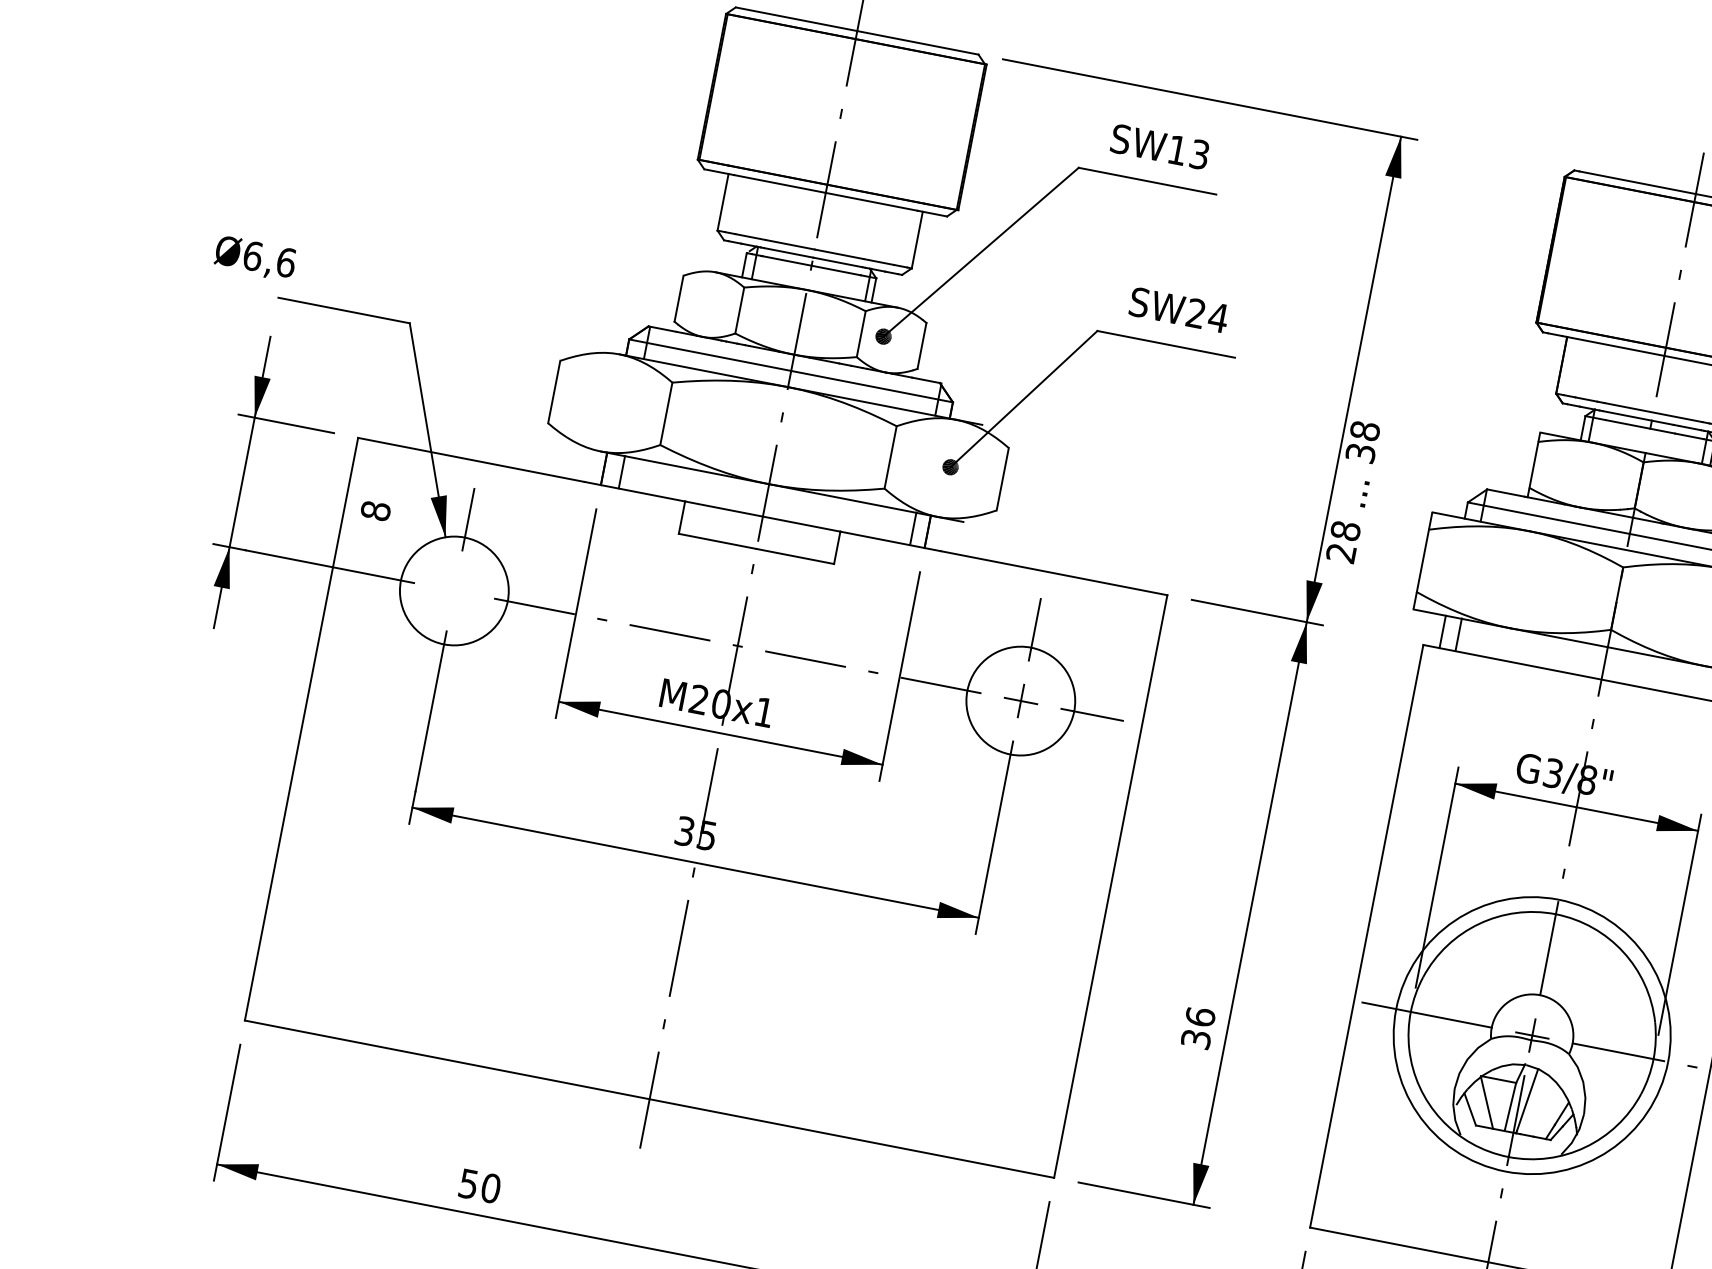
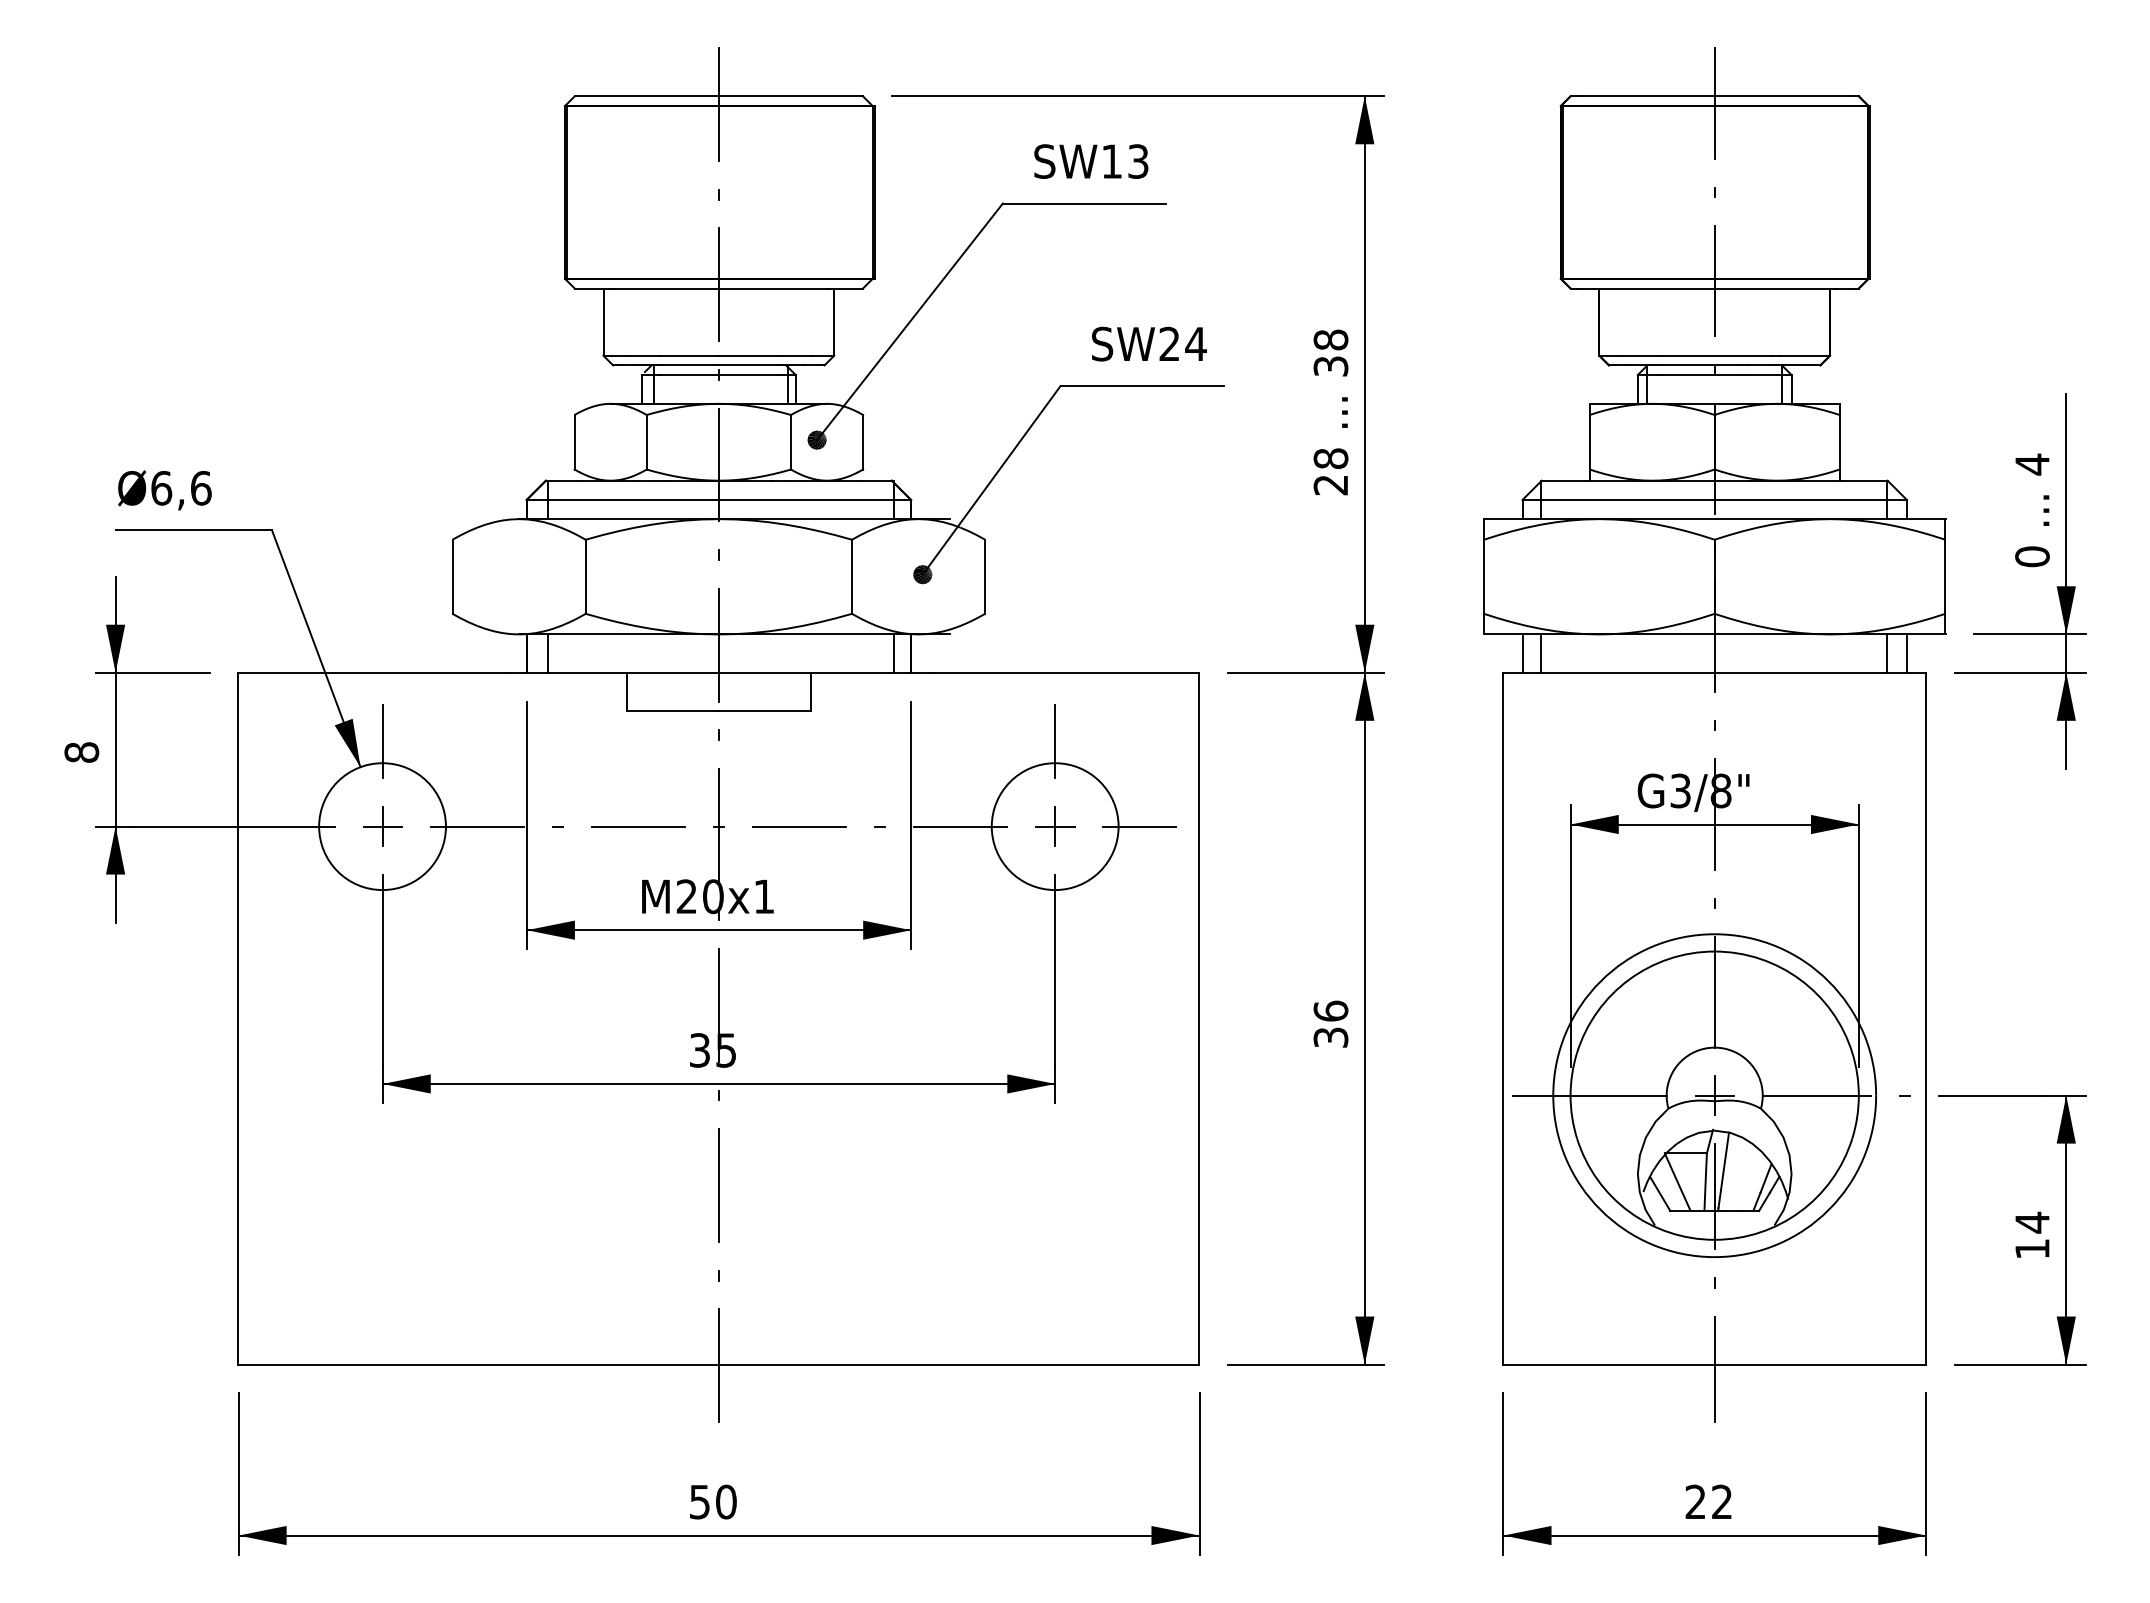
text: (255, 258) -> (164, 490), moved
text: (1352, 491) -> (1330, 412), moved
text: (375, 510) -> (81, 752), moved
part: (454, 590) -> (382, 826), added
text: (1198, 1027) -> (1330, 1023), moved
text: (480, 1185) -> (713, 1501), moved

